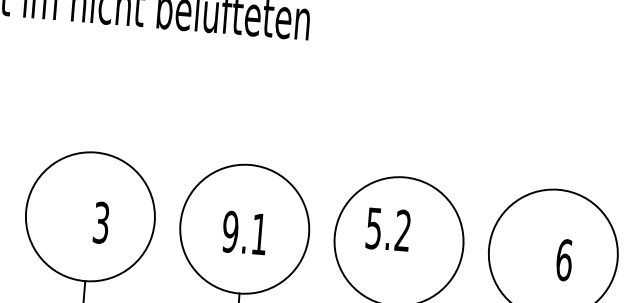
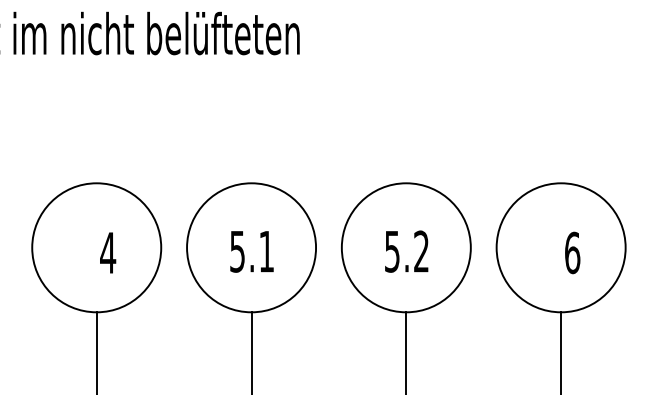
text: (101, 222) -> (108, 252), 3 -> 4
text: (388, 229) -> (406, 251), moved
text: (230, 231) -> (237, 251), 9.1 -> 5.1

